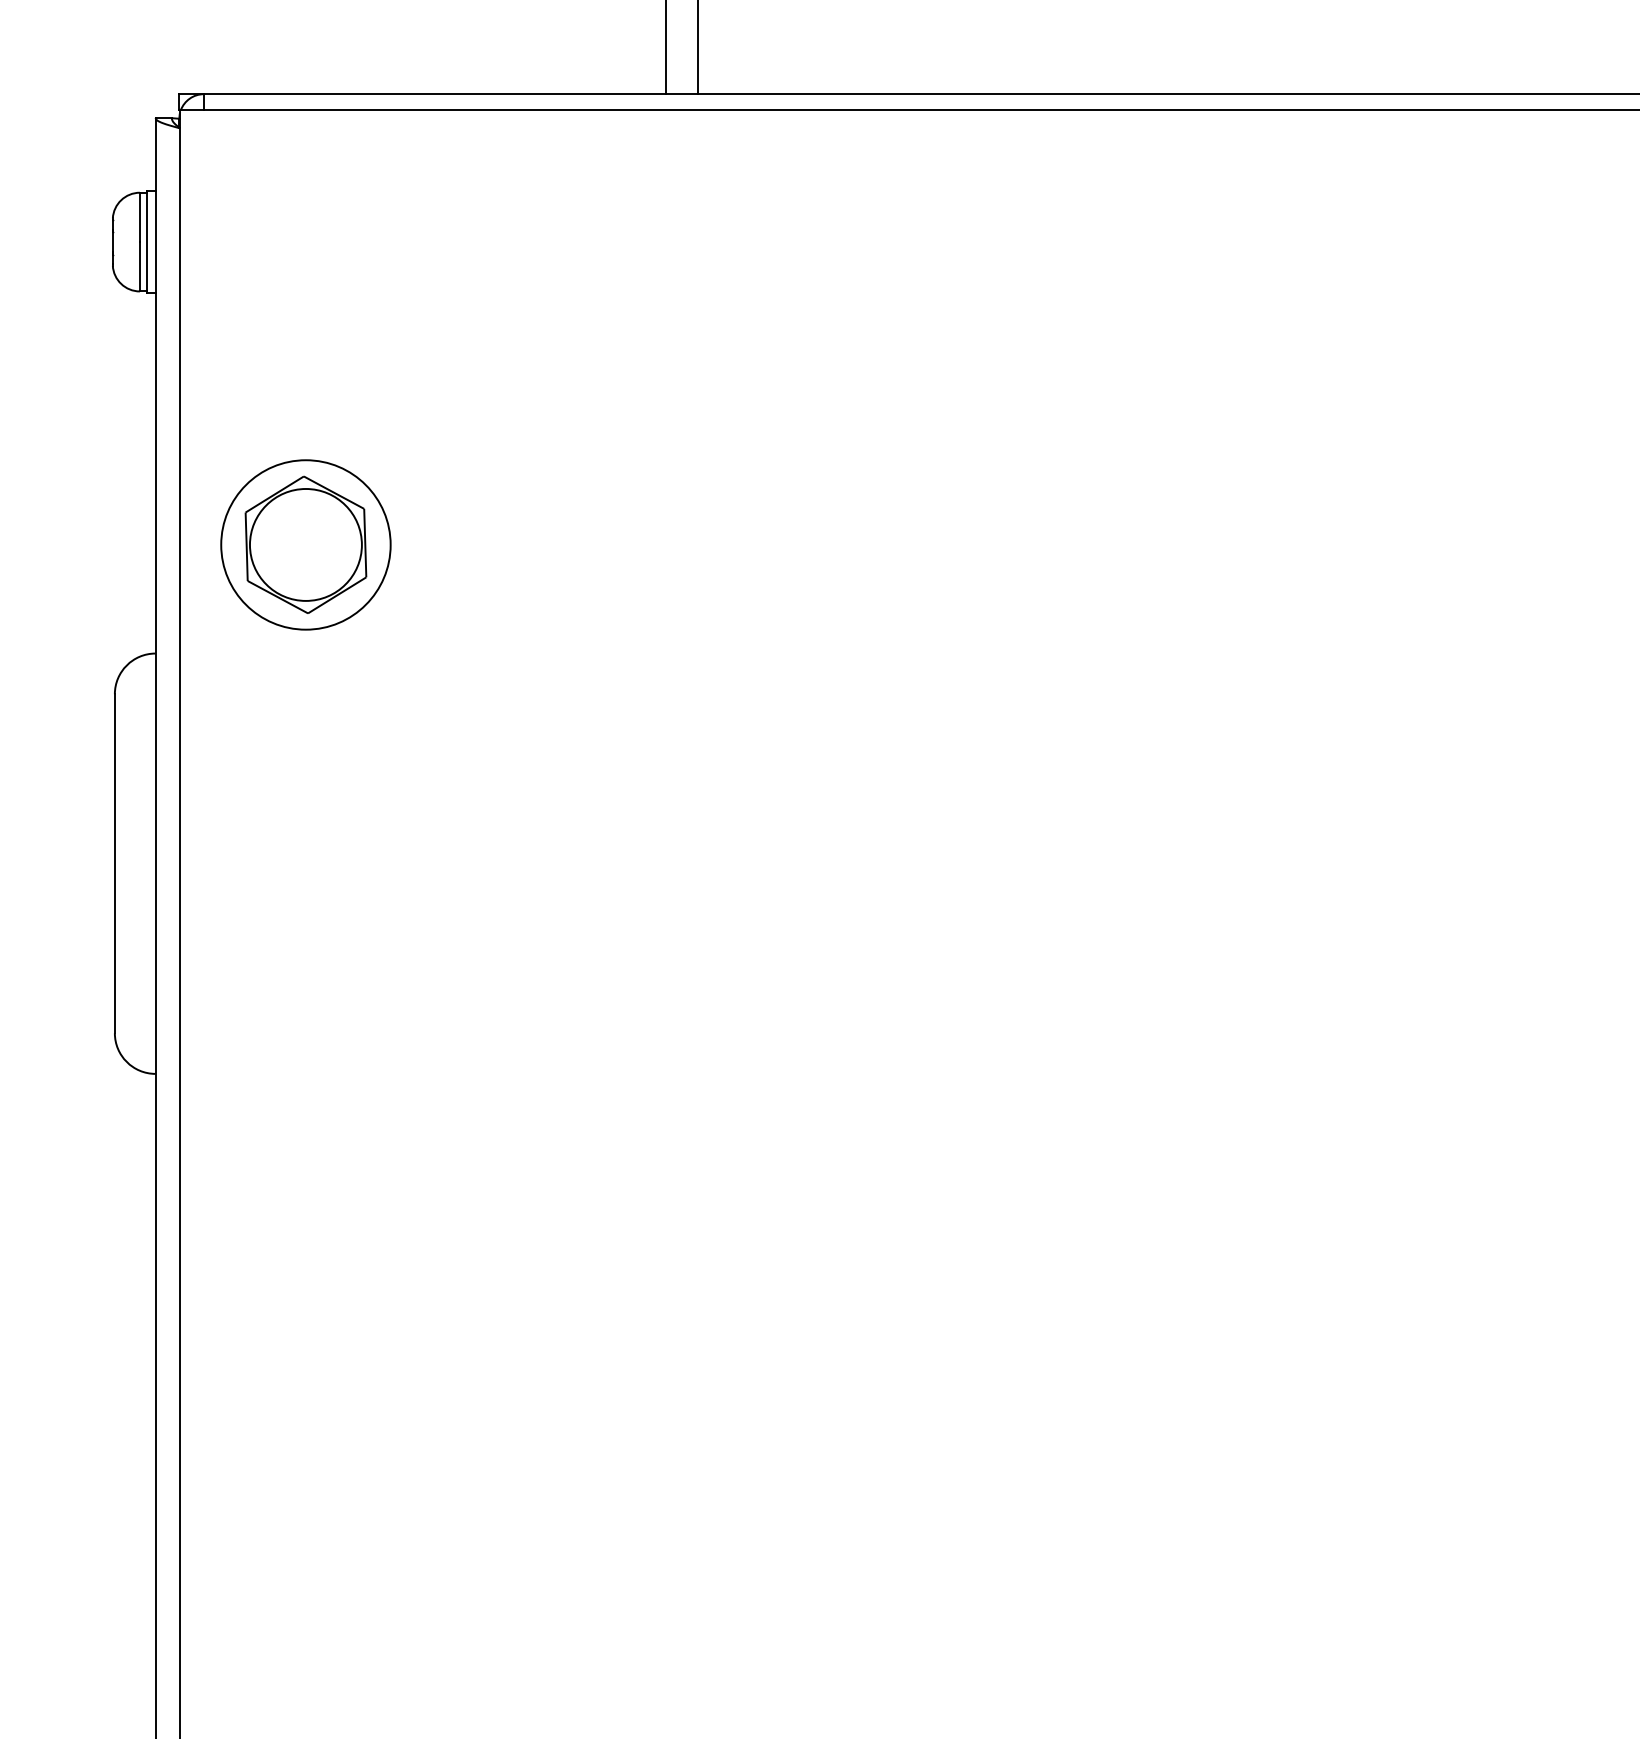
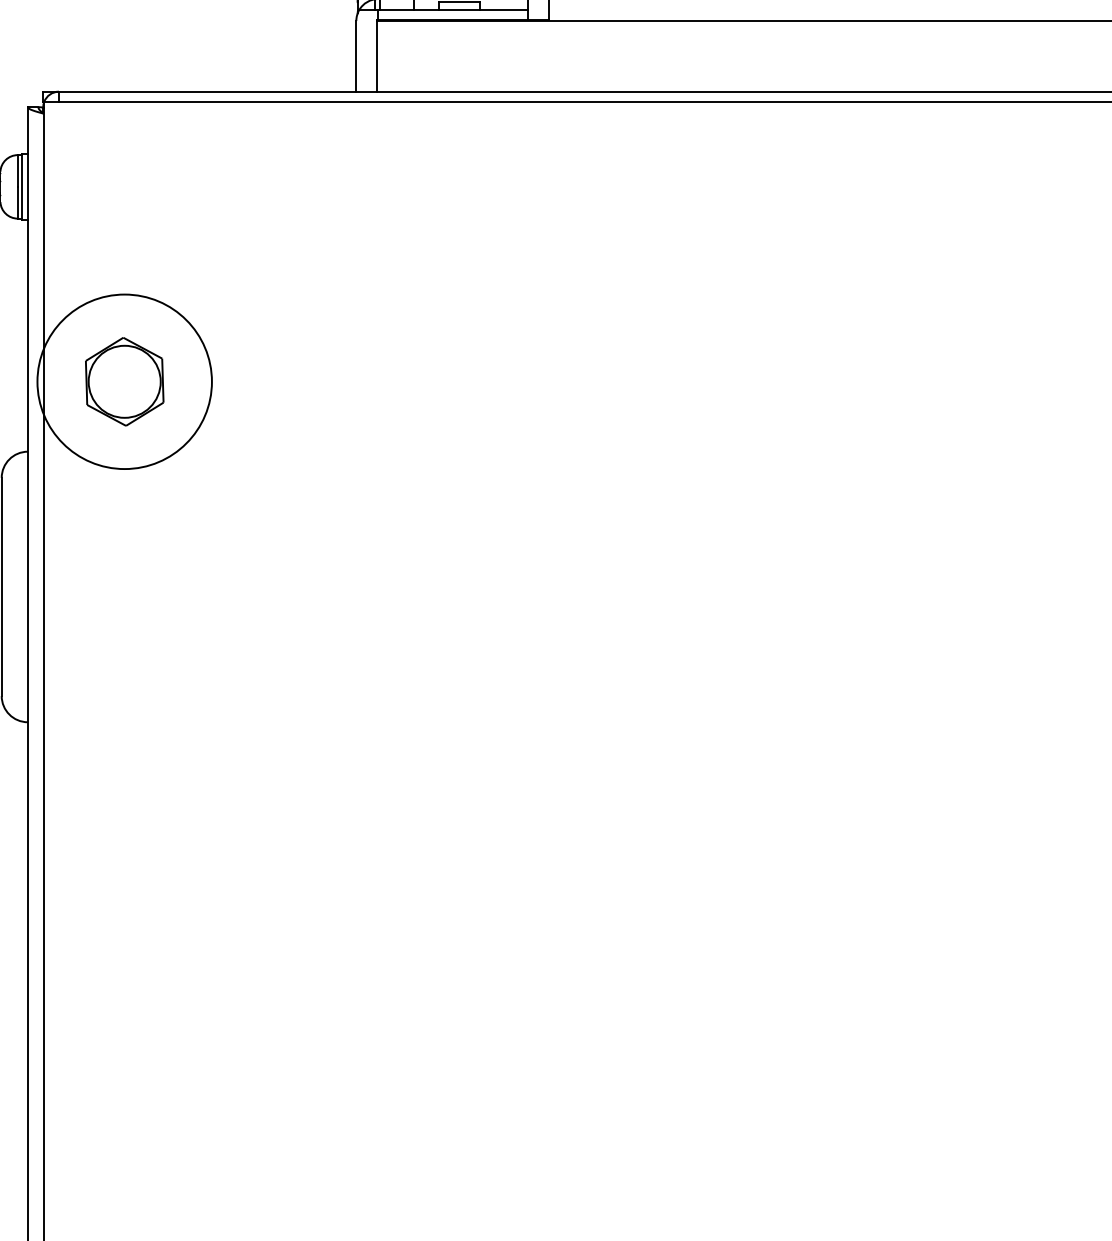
circle: (305, 544) -> (124, 381), size x1.6

